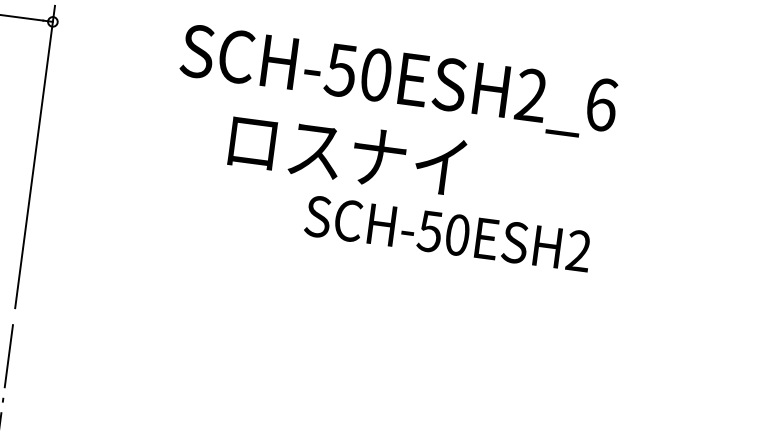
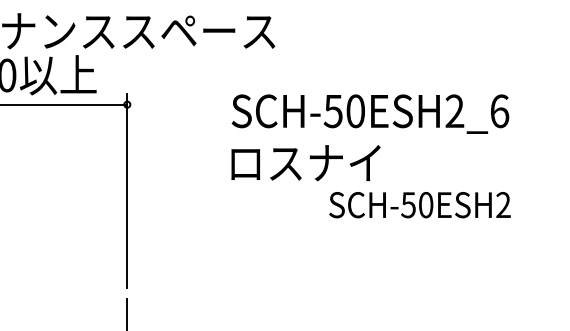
text: (398, 81) -> (370, 113), moved
text: (346, 154) -> (305, 163), moved
text: (447, 234) -> (419, 205), moved

